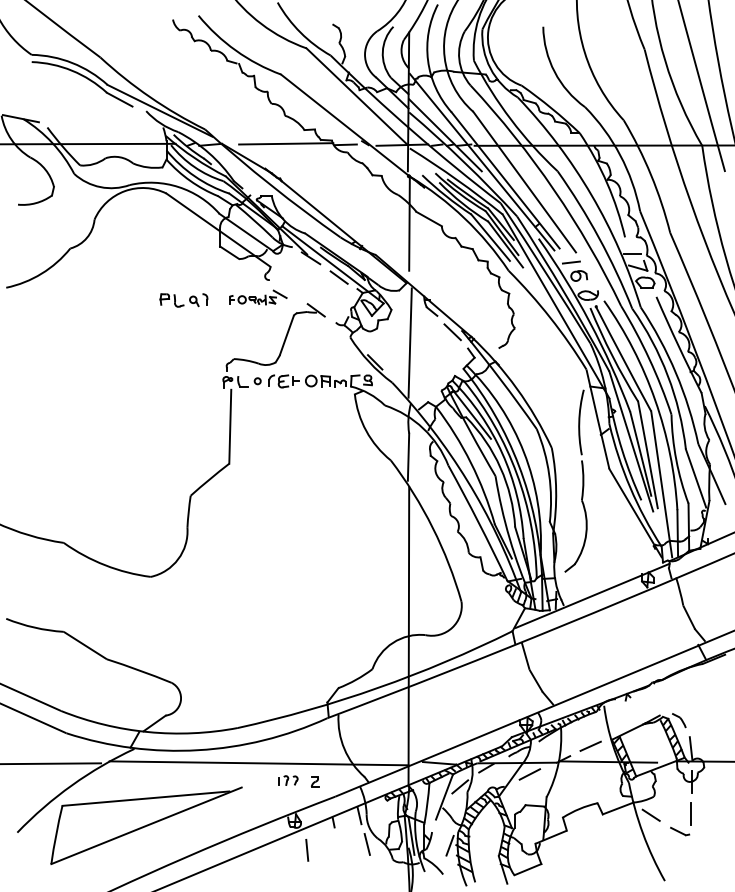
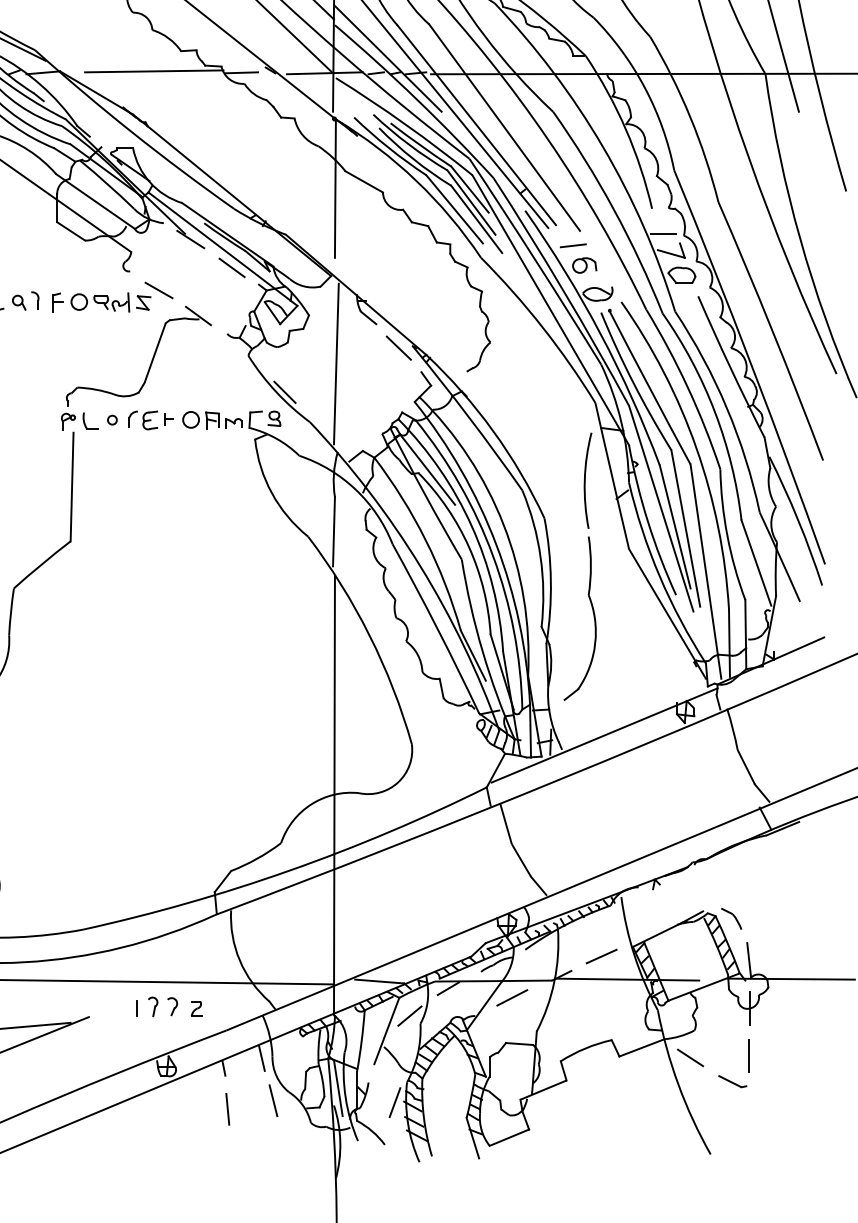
part: (258, 297) -> (113, 297), size x1.43
part: (287, 780) -> (156, 1006), size x1.43
line: (307, 850) -> (228, 1109), moved

